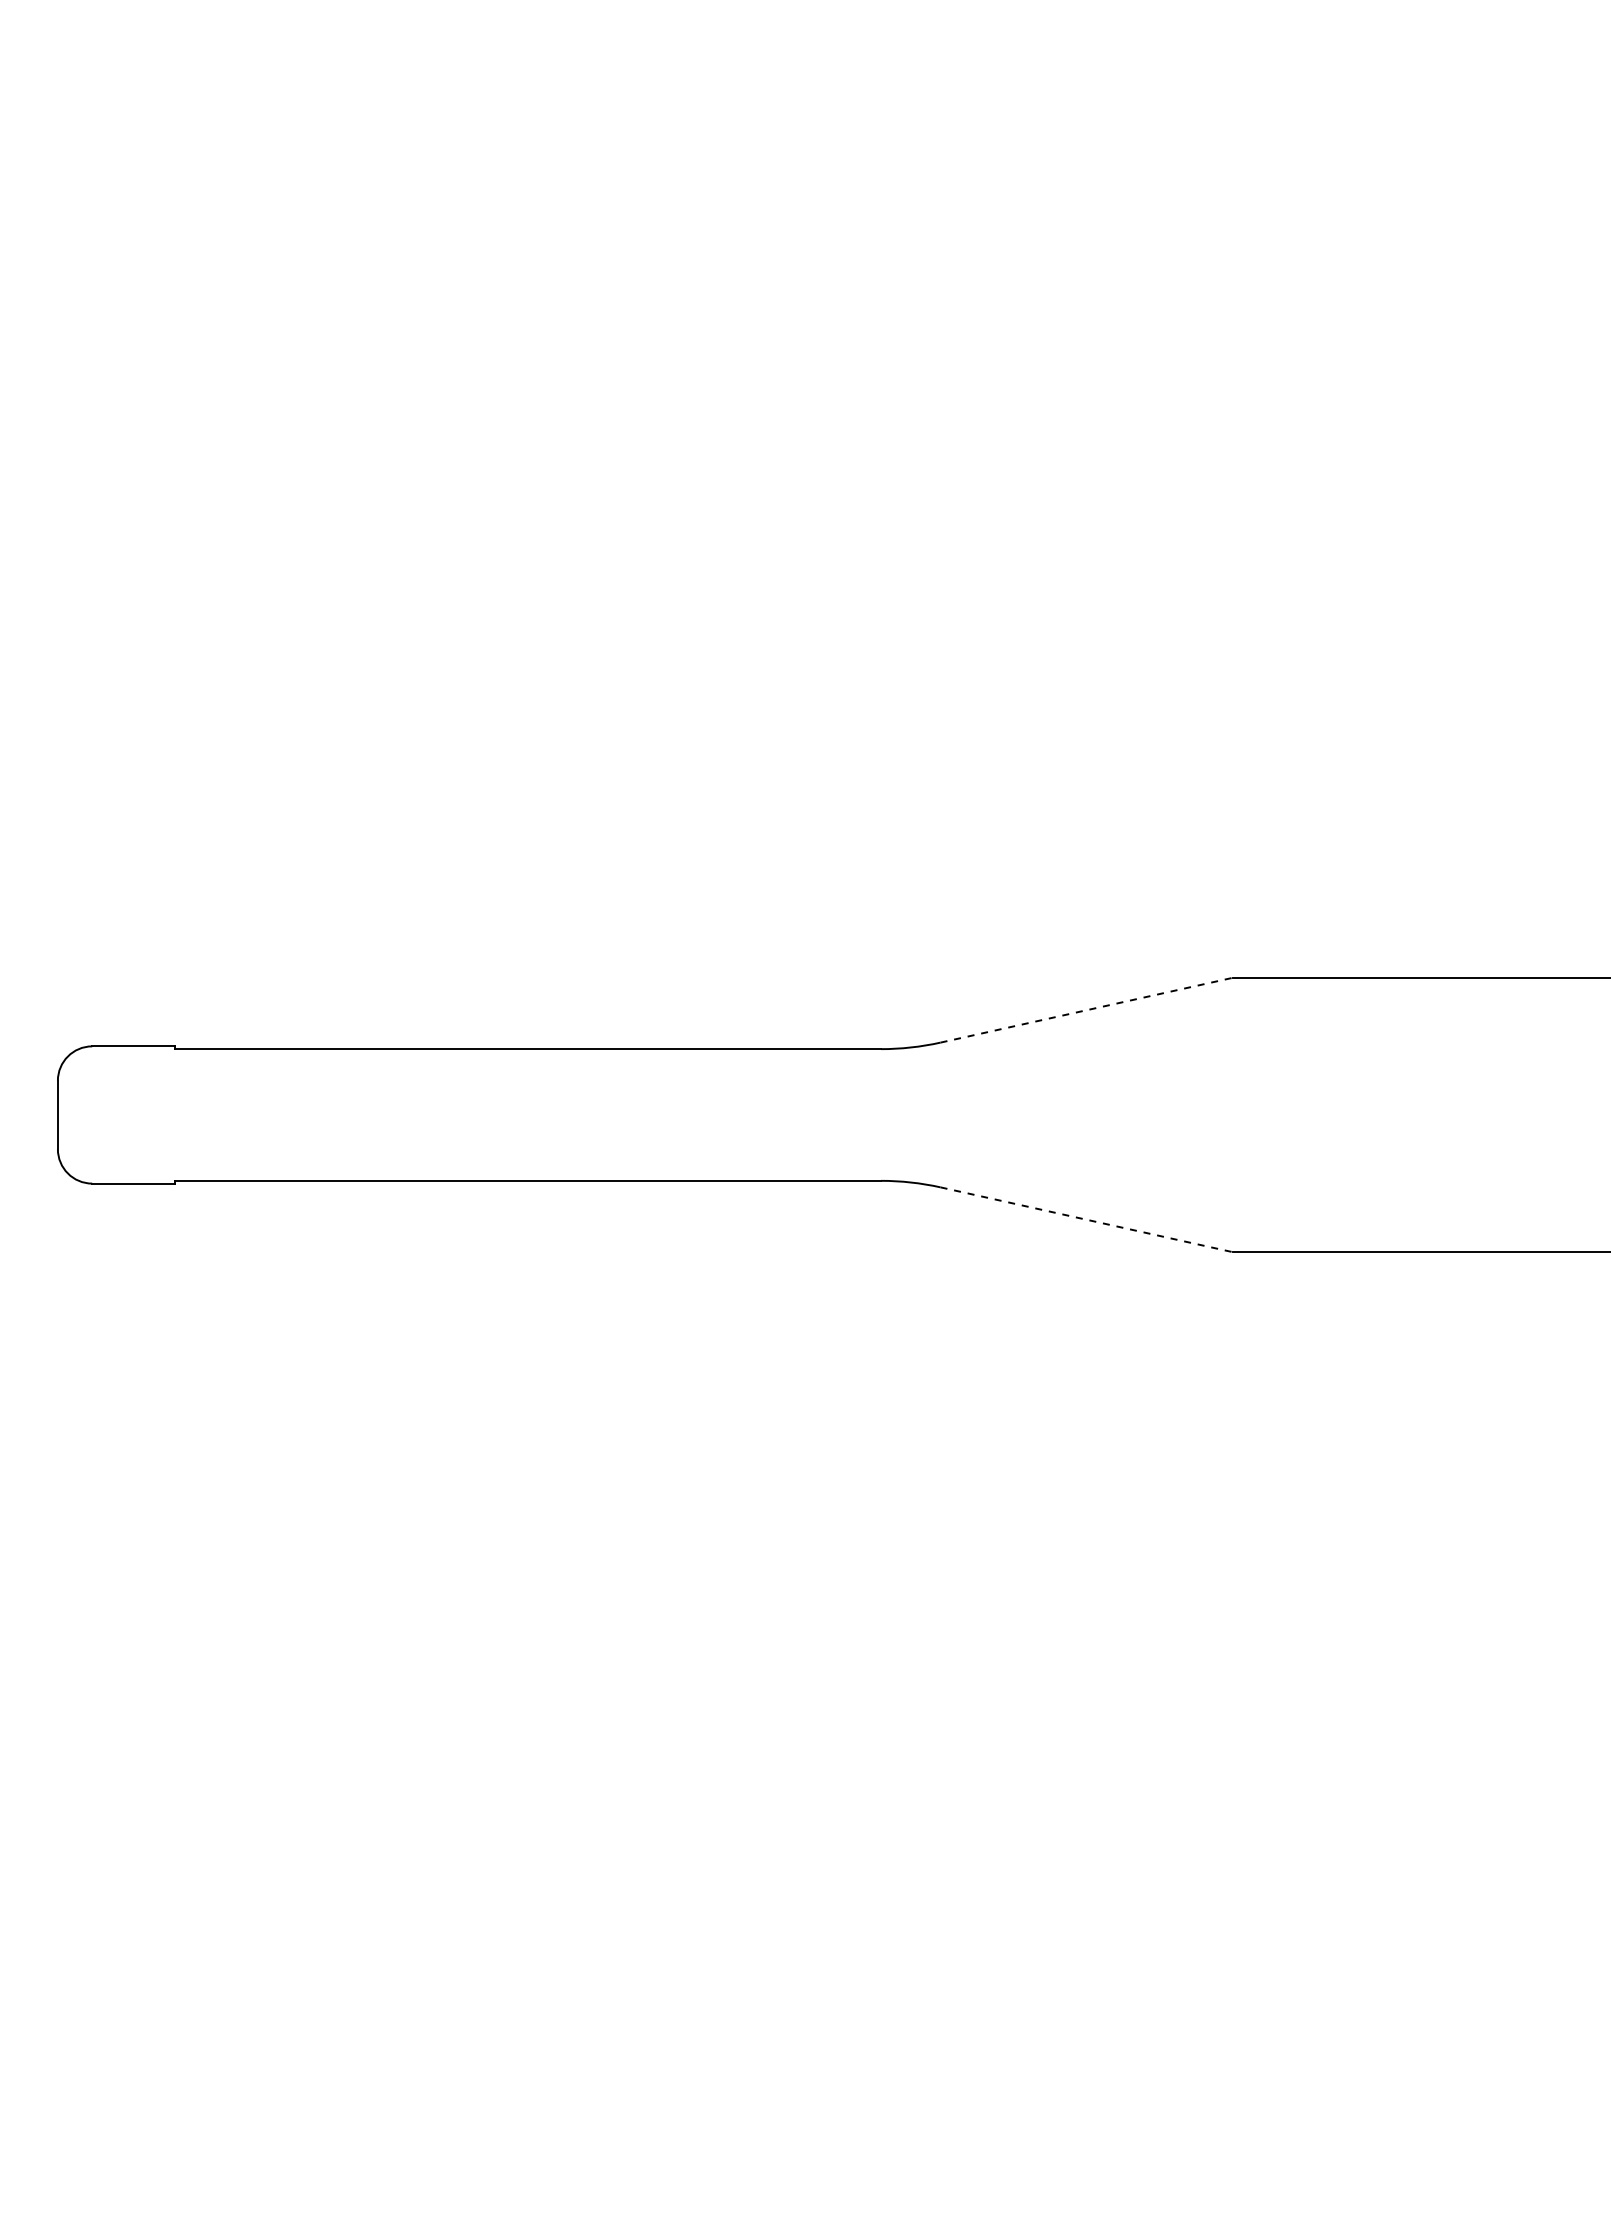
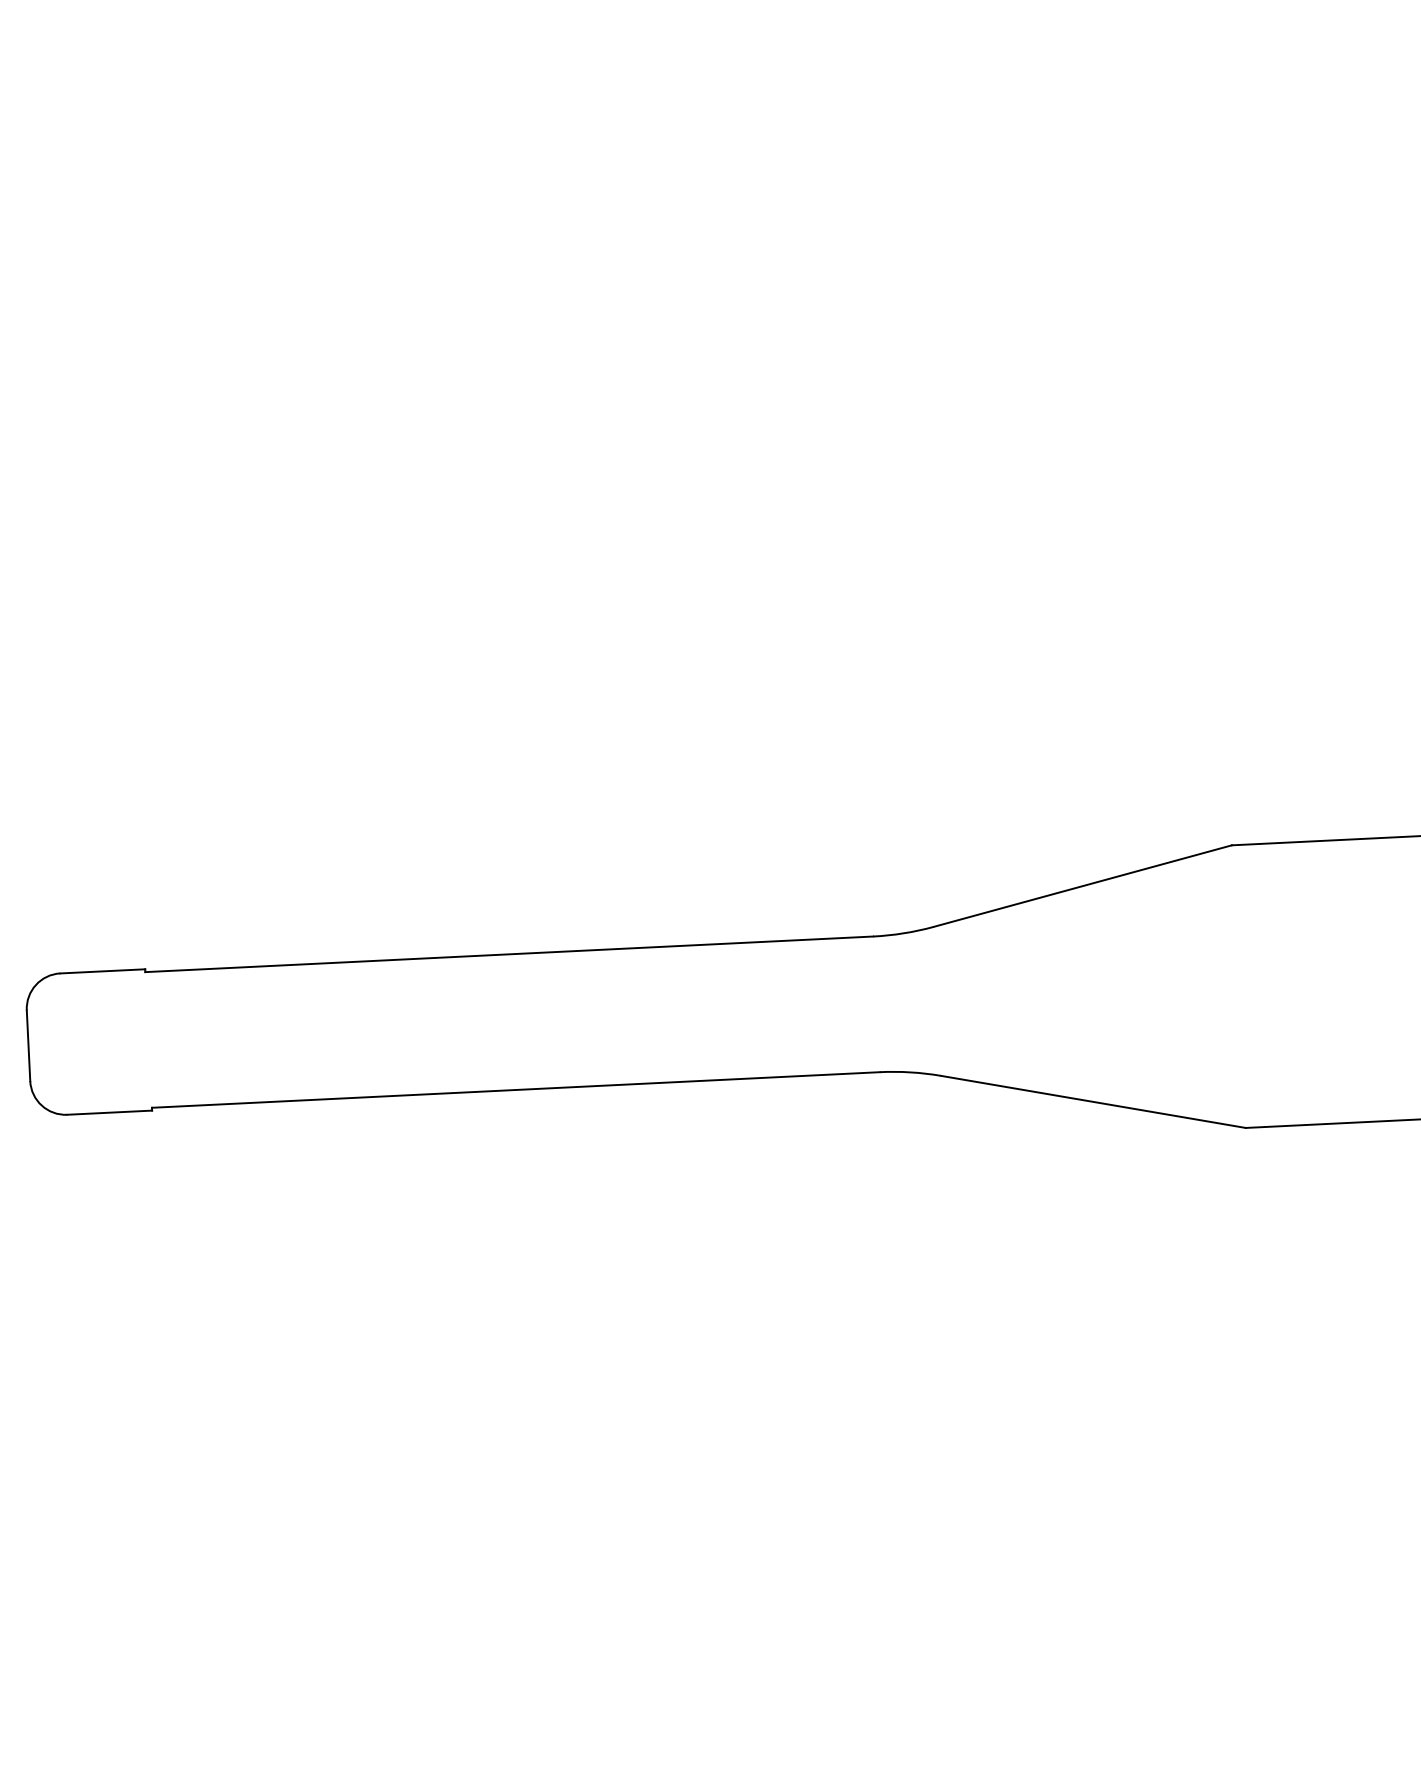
line: (1086, 1010) -> (1082, 886), dashed -> solid
line: (1086, 1219) -> (1093, 1101), dashed -> solid

